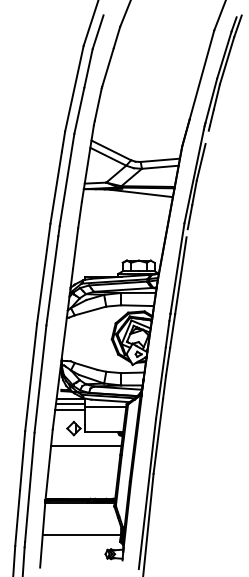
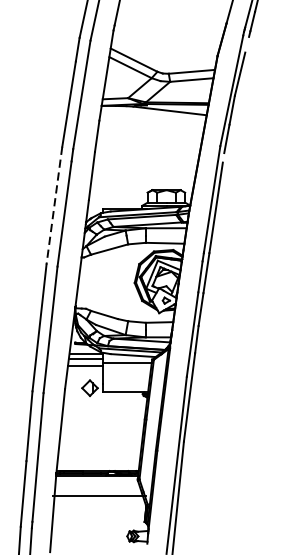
line: (43, 274) -> (54, 206), solid -> dashed
line: (86, 446) -> (104, 409), removed
line: (81, 534) -> (98, 495), moved

